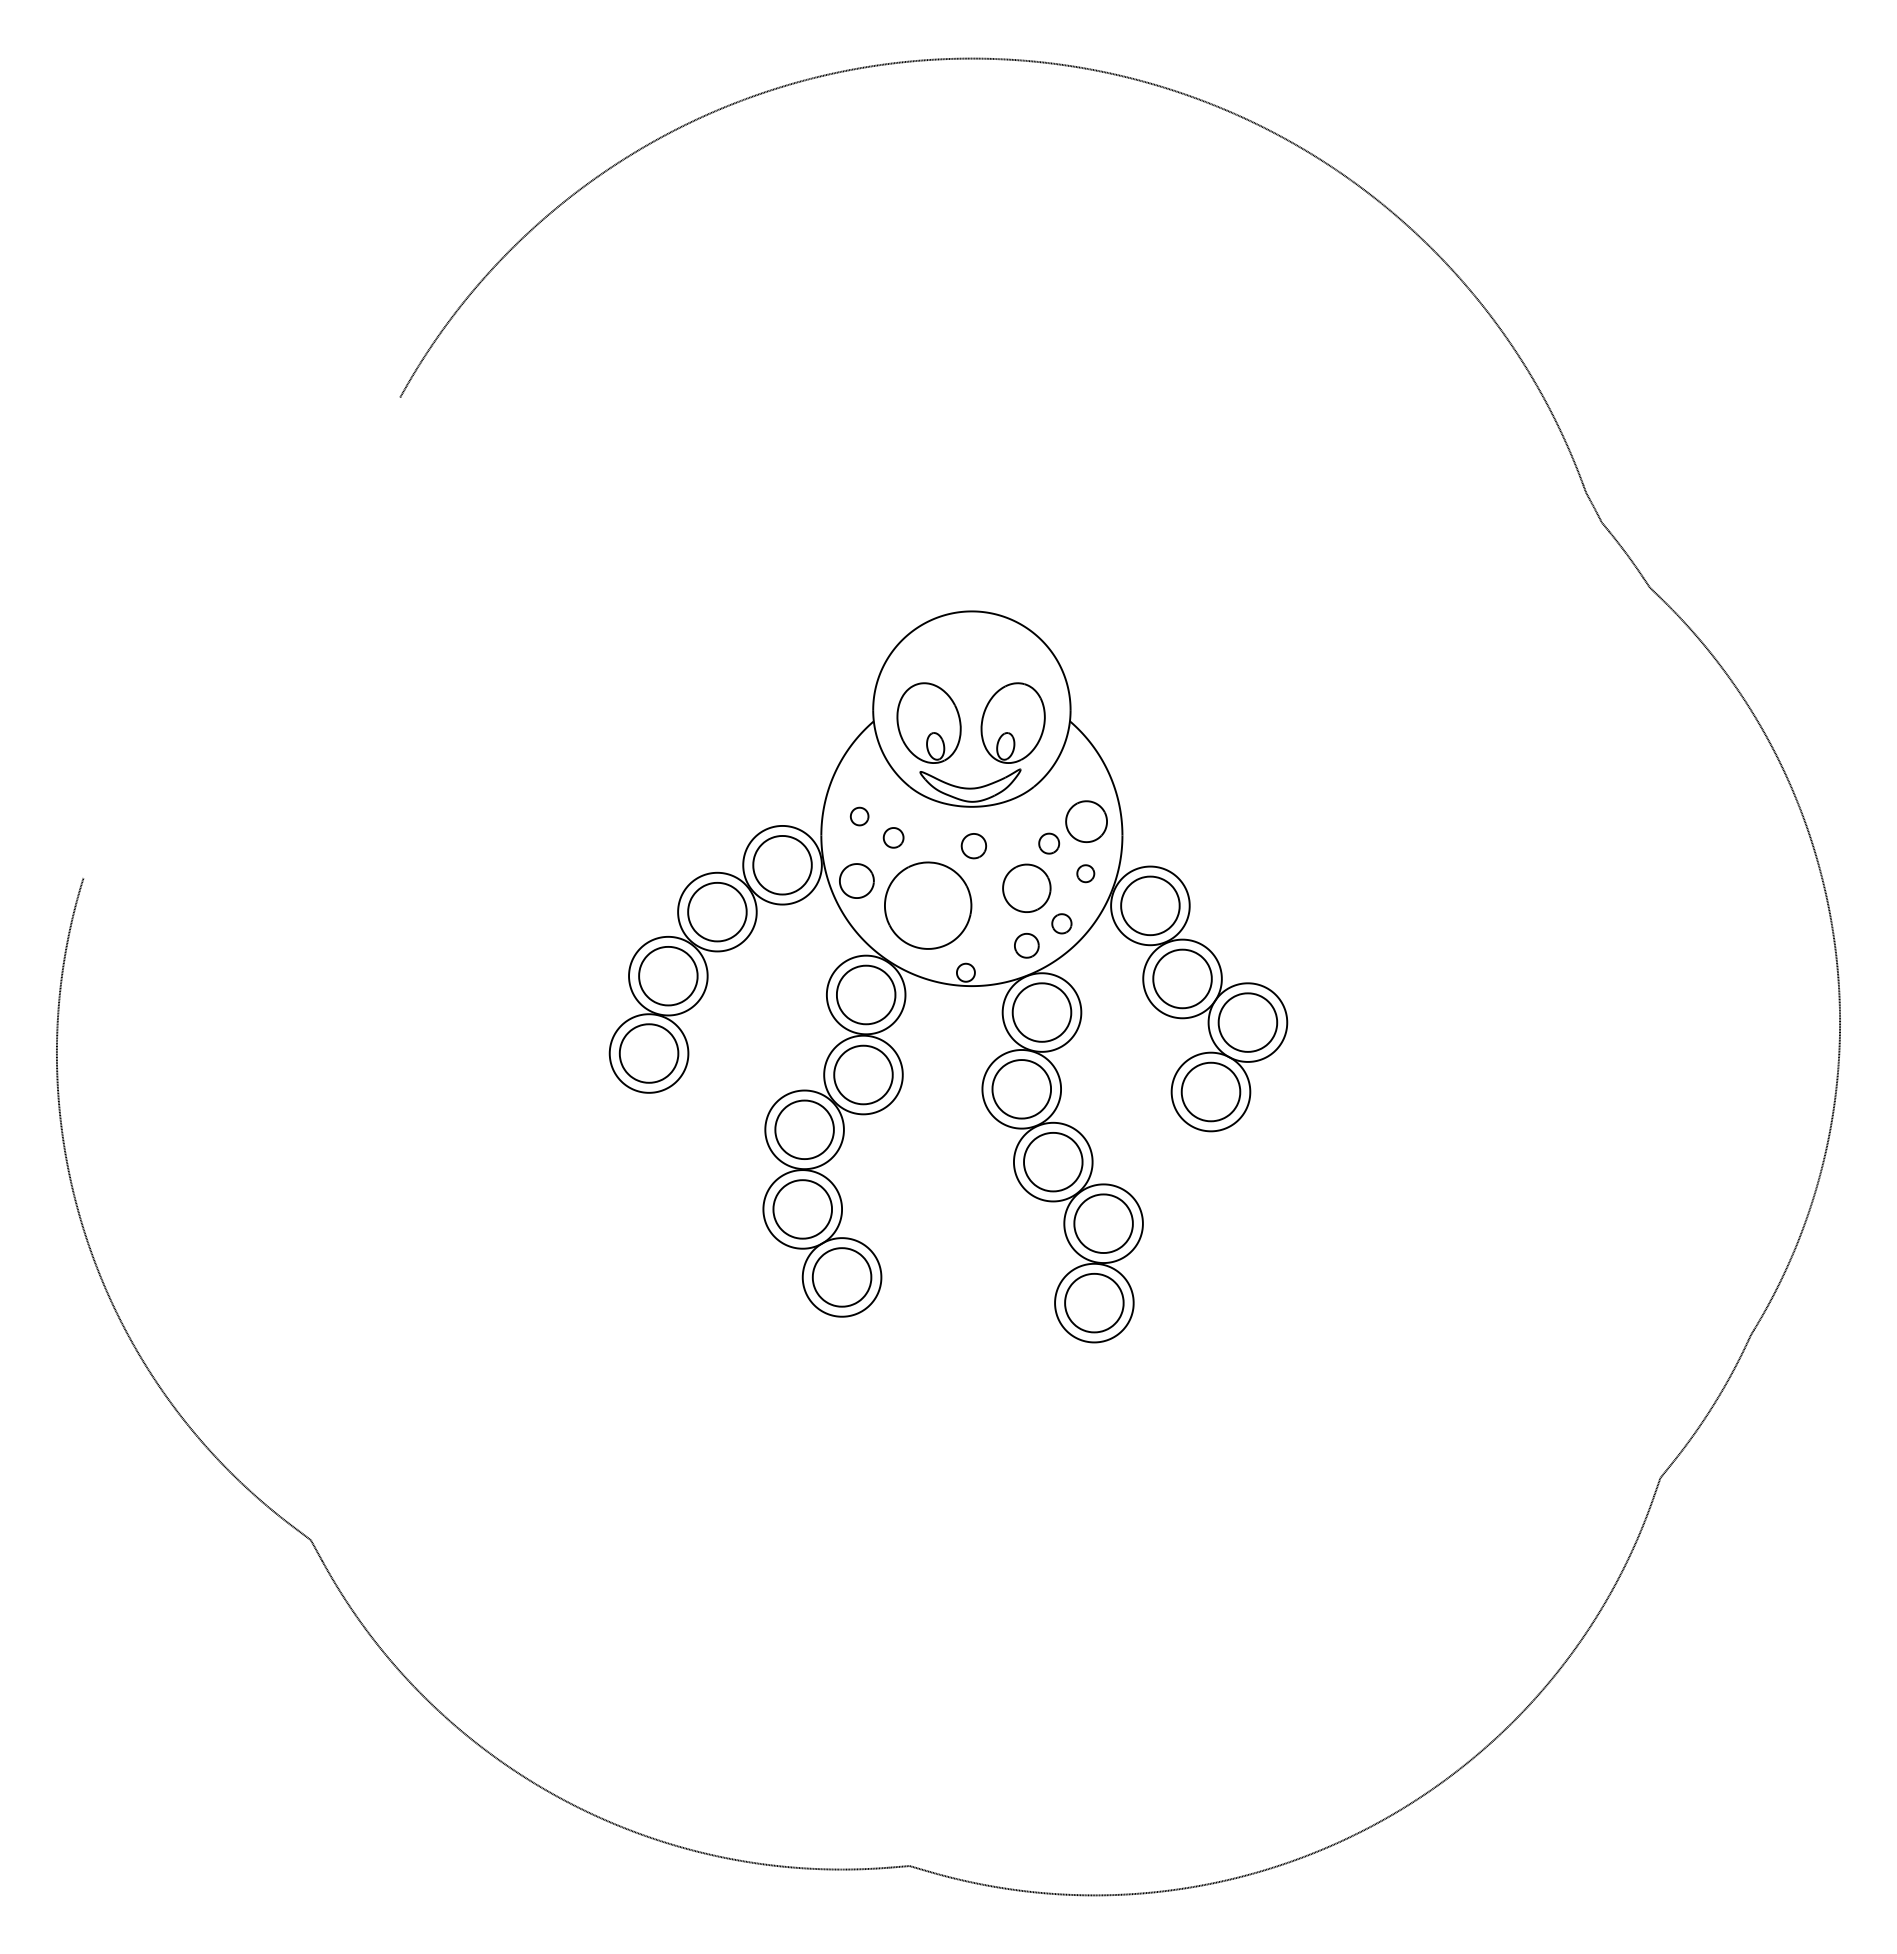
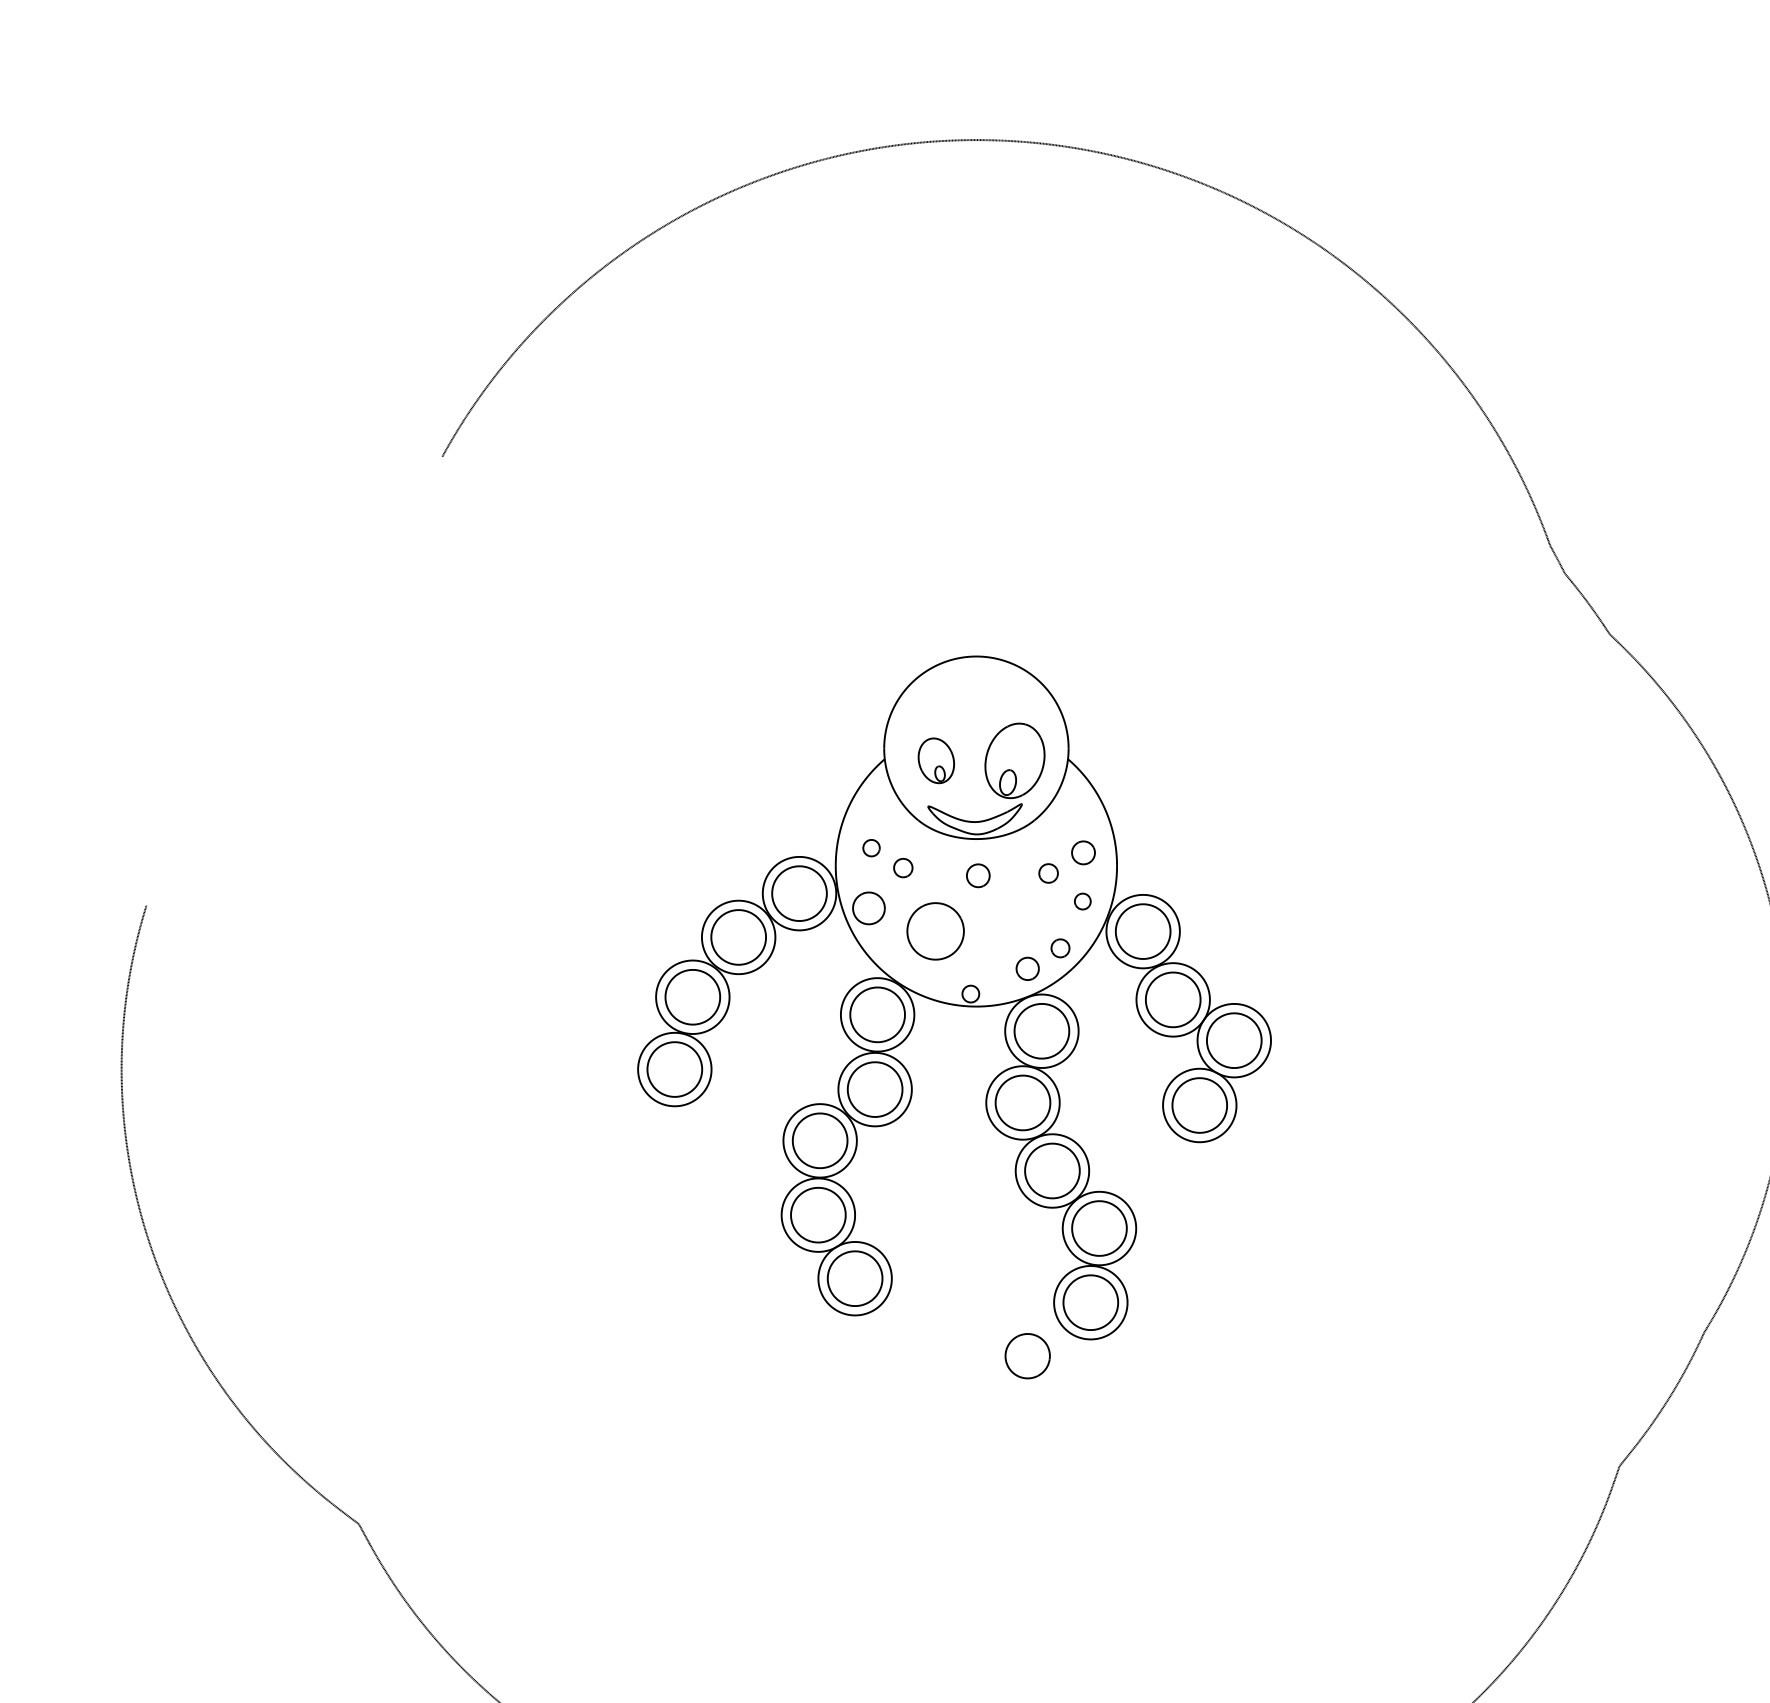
part: (928, 722) -> (935, 760), size x0.6
part: (1086, 821) -> (1083, 852), size x0.6
part: (1026, 887) -> (1027, 1355), moved
part: (928, 905) -> (935, 931), size x0.7

